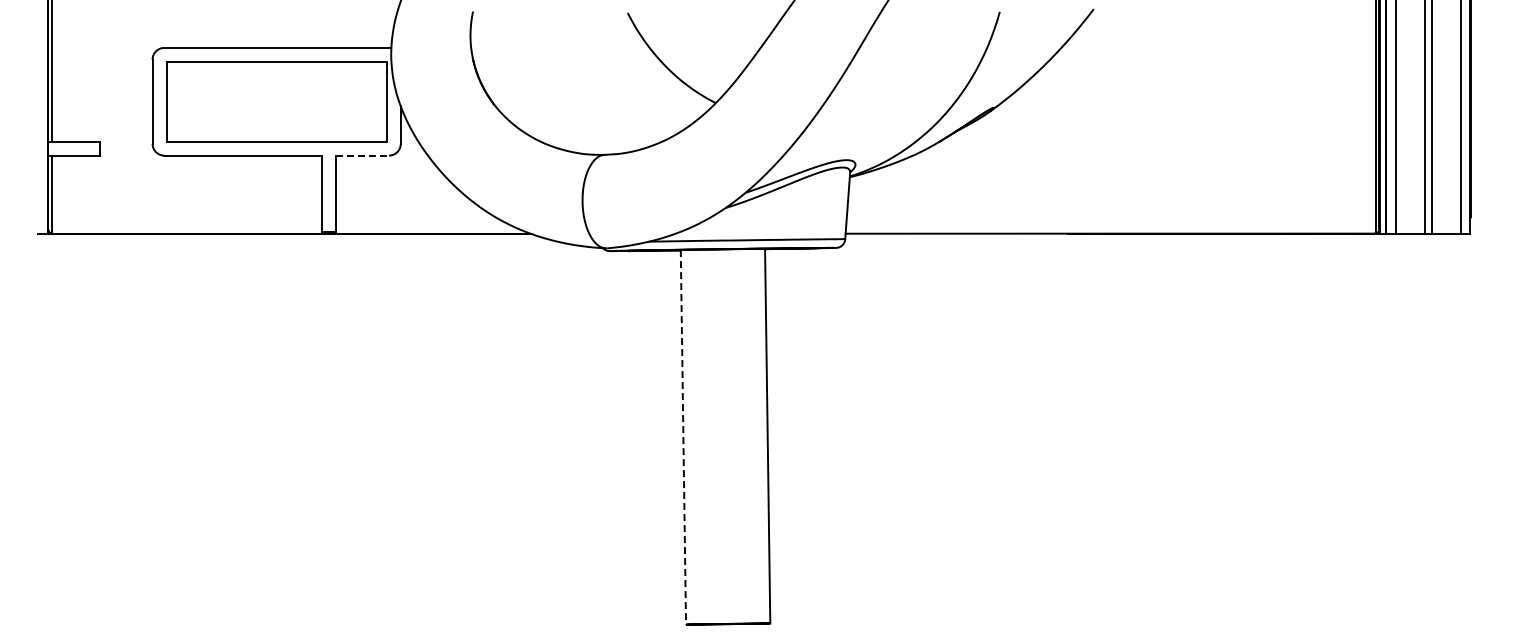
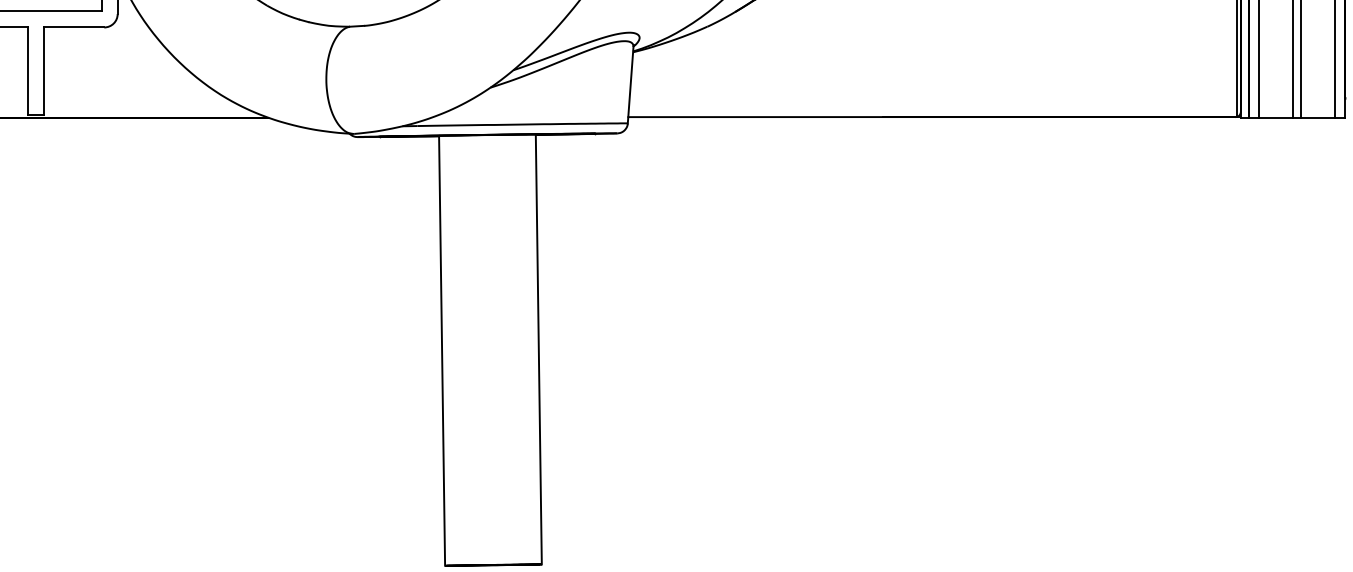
line: (363, 155) -> (74, 27), dashed -> solid
line: (683, 437) -> (442, 351), dashed -> solid

